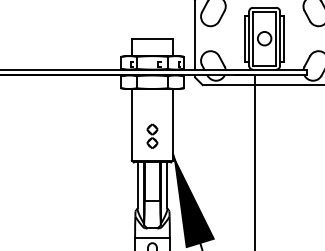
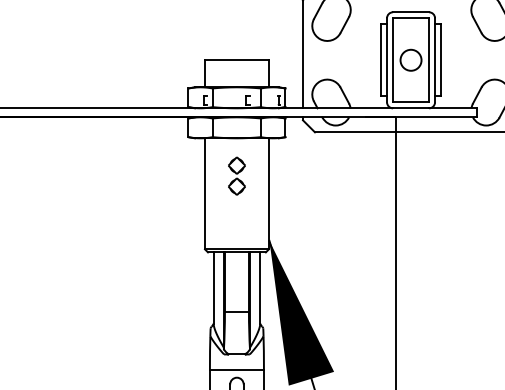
part: (152, 135) -> (236, 174), moved

